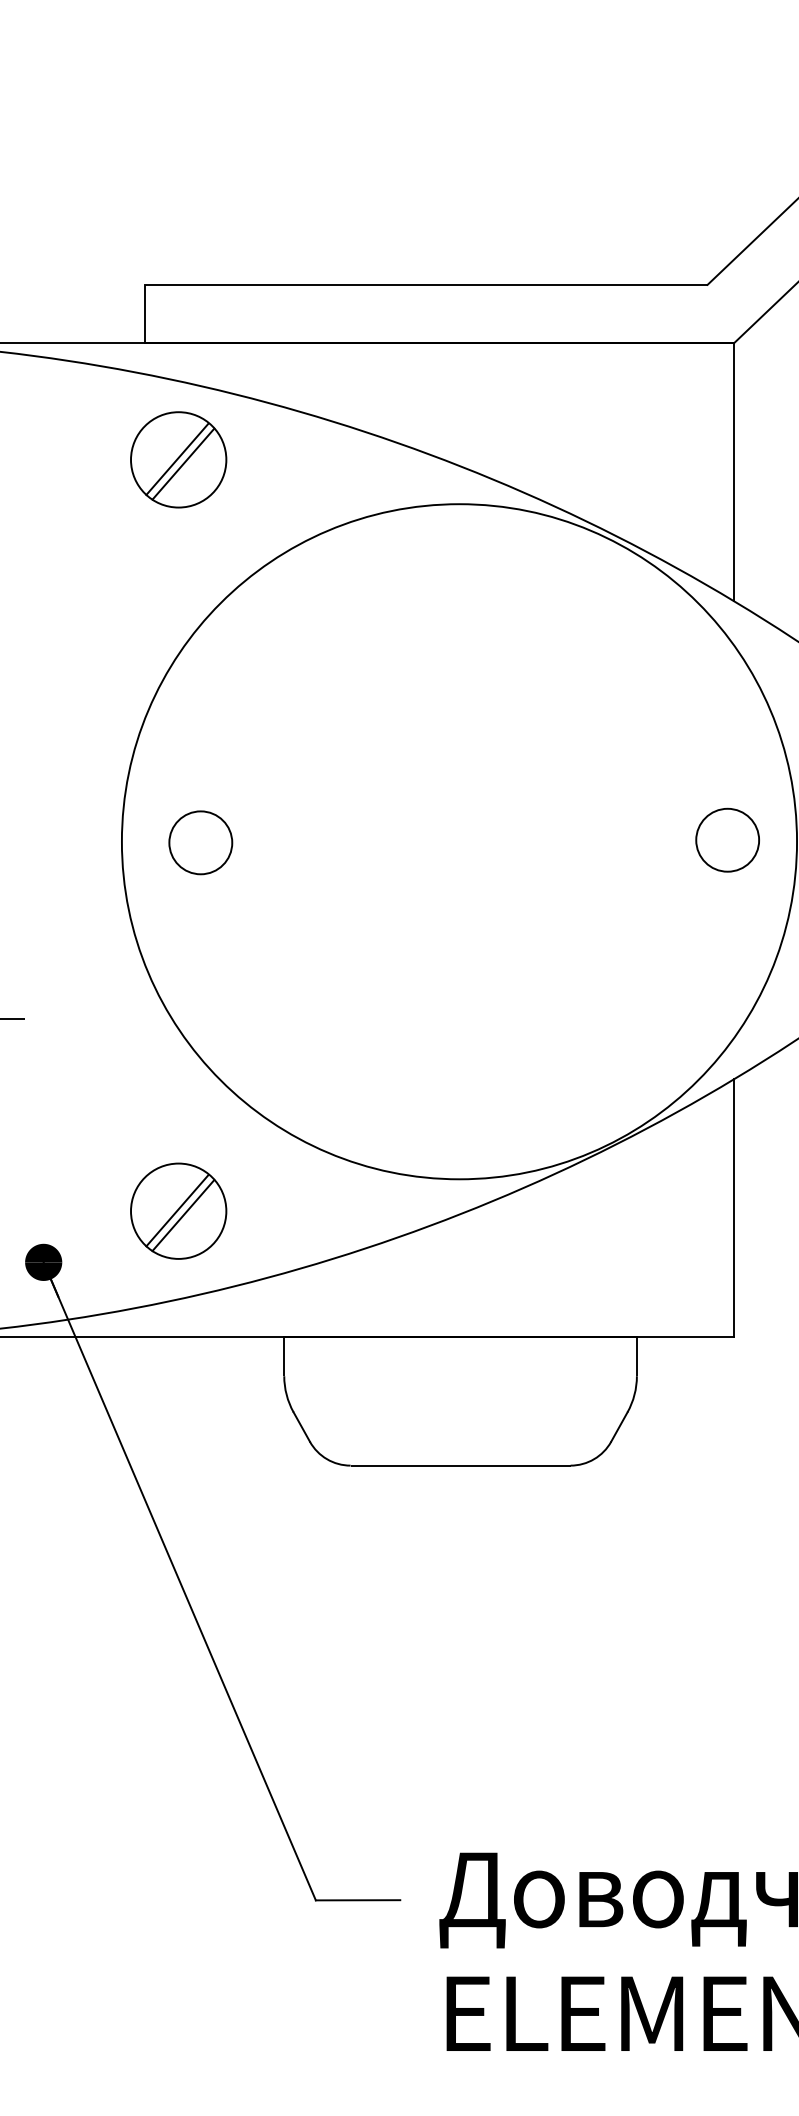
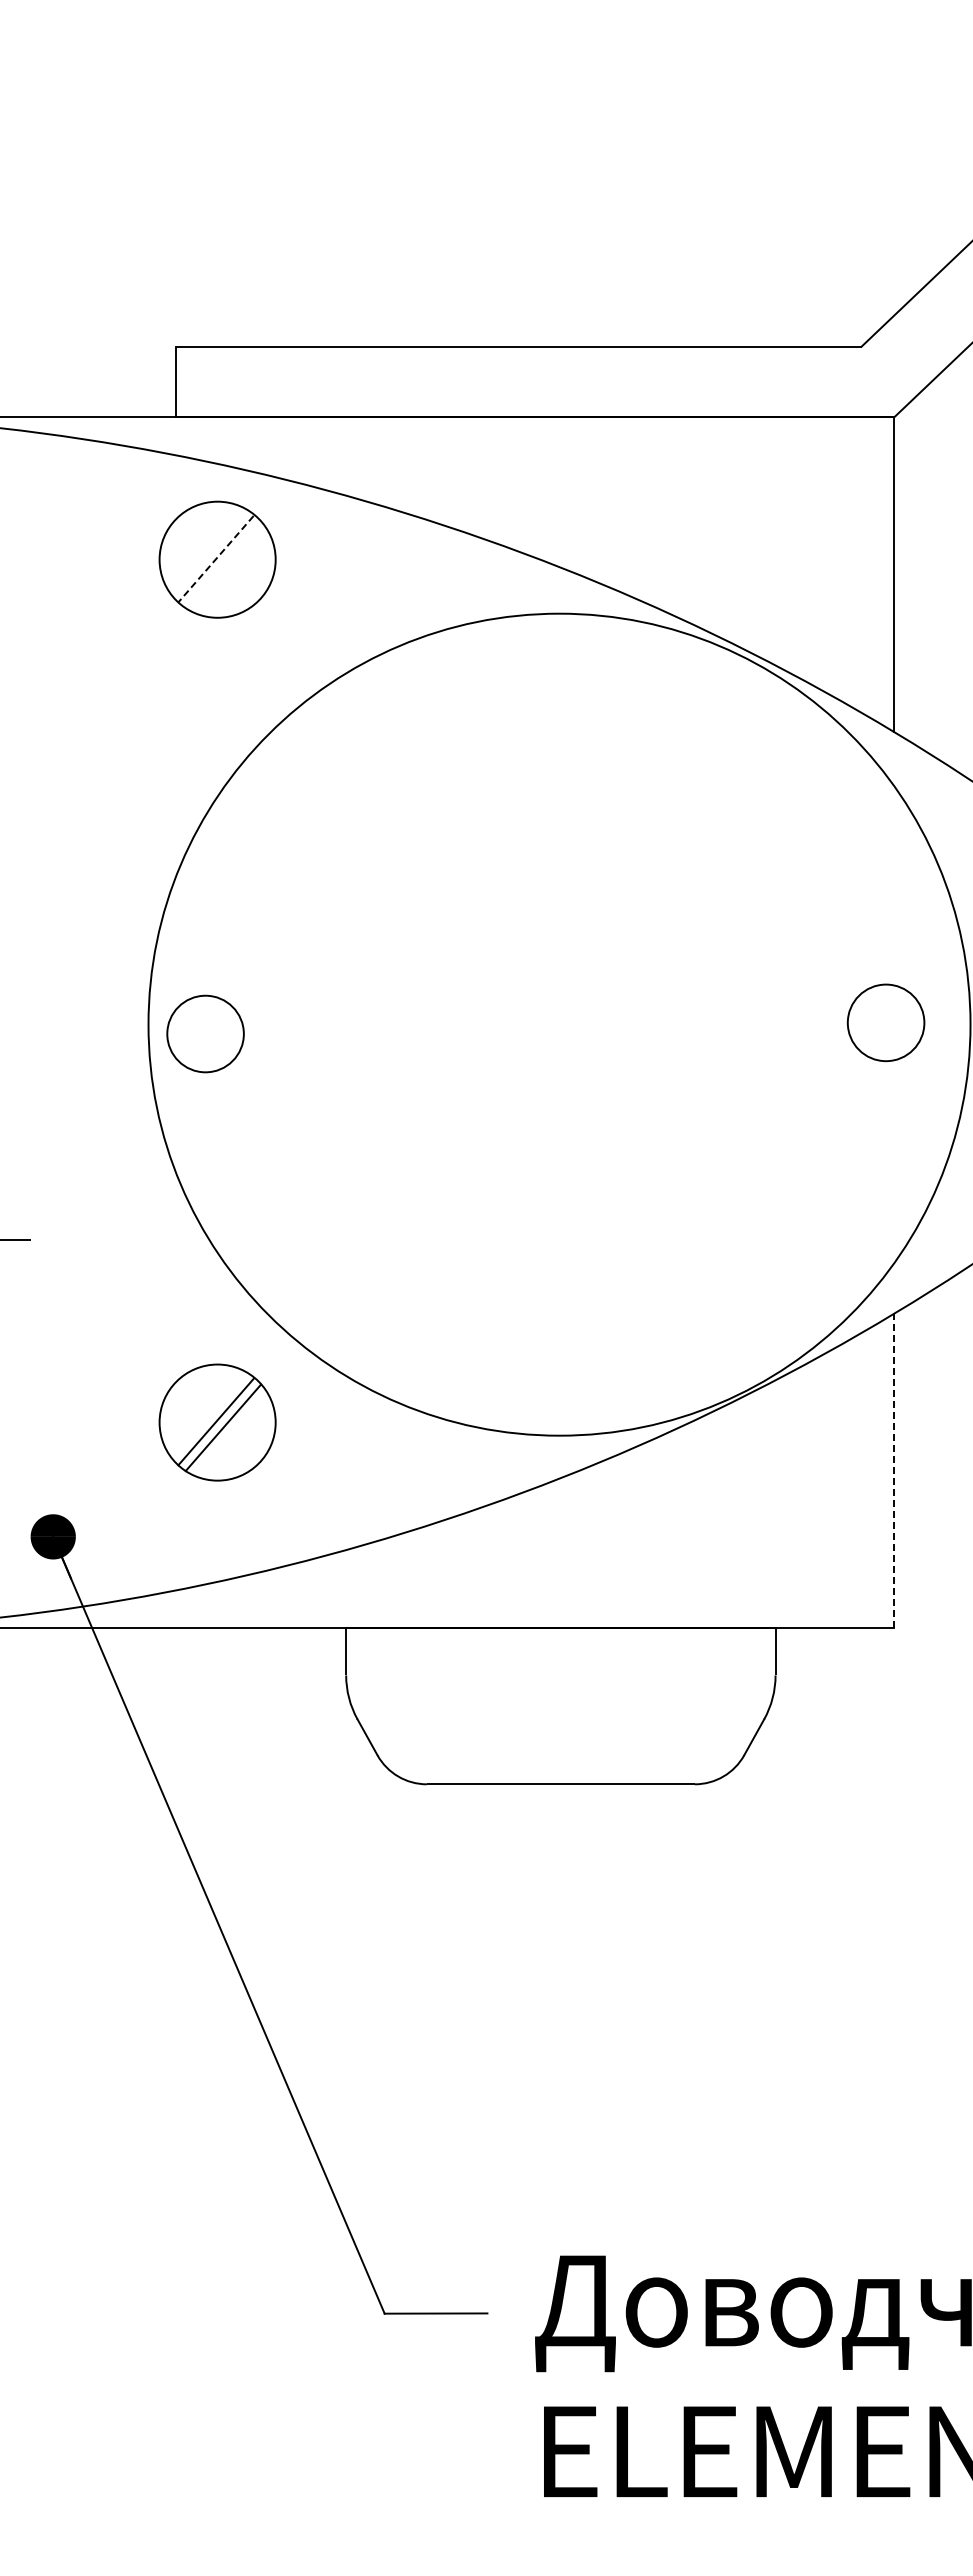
line: (176, 459) -> (215, 559), solid -> dashed
line: (183, 463) -> (223, 564), removed
circle: (200, 842) -> (205, 1033), moved
line: (734, 1207) -> (894, 1470), solid -> dashed
part: (178, 1211) -> (217, 1422), moved

